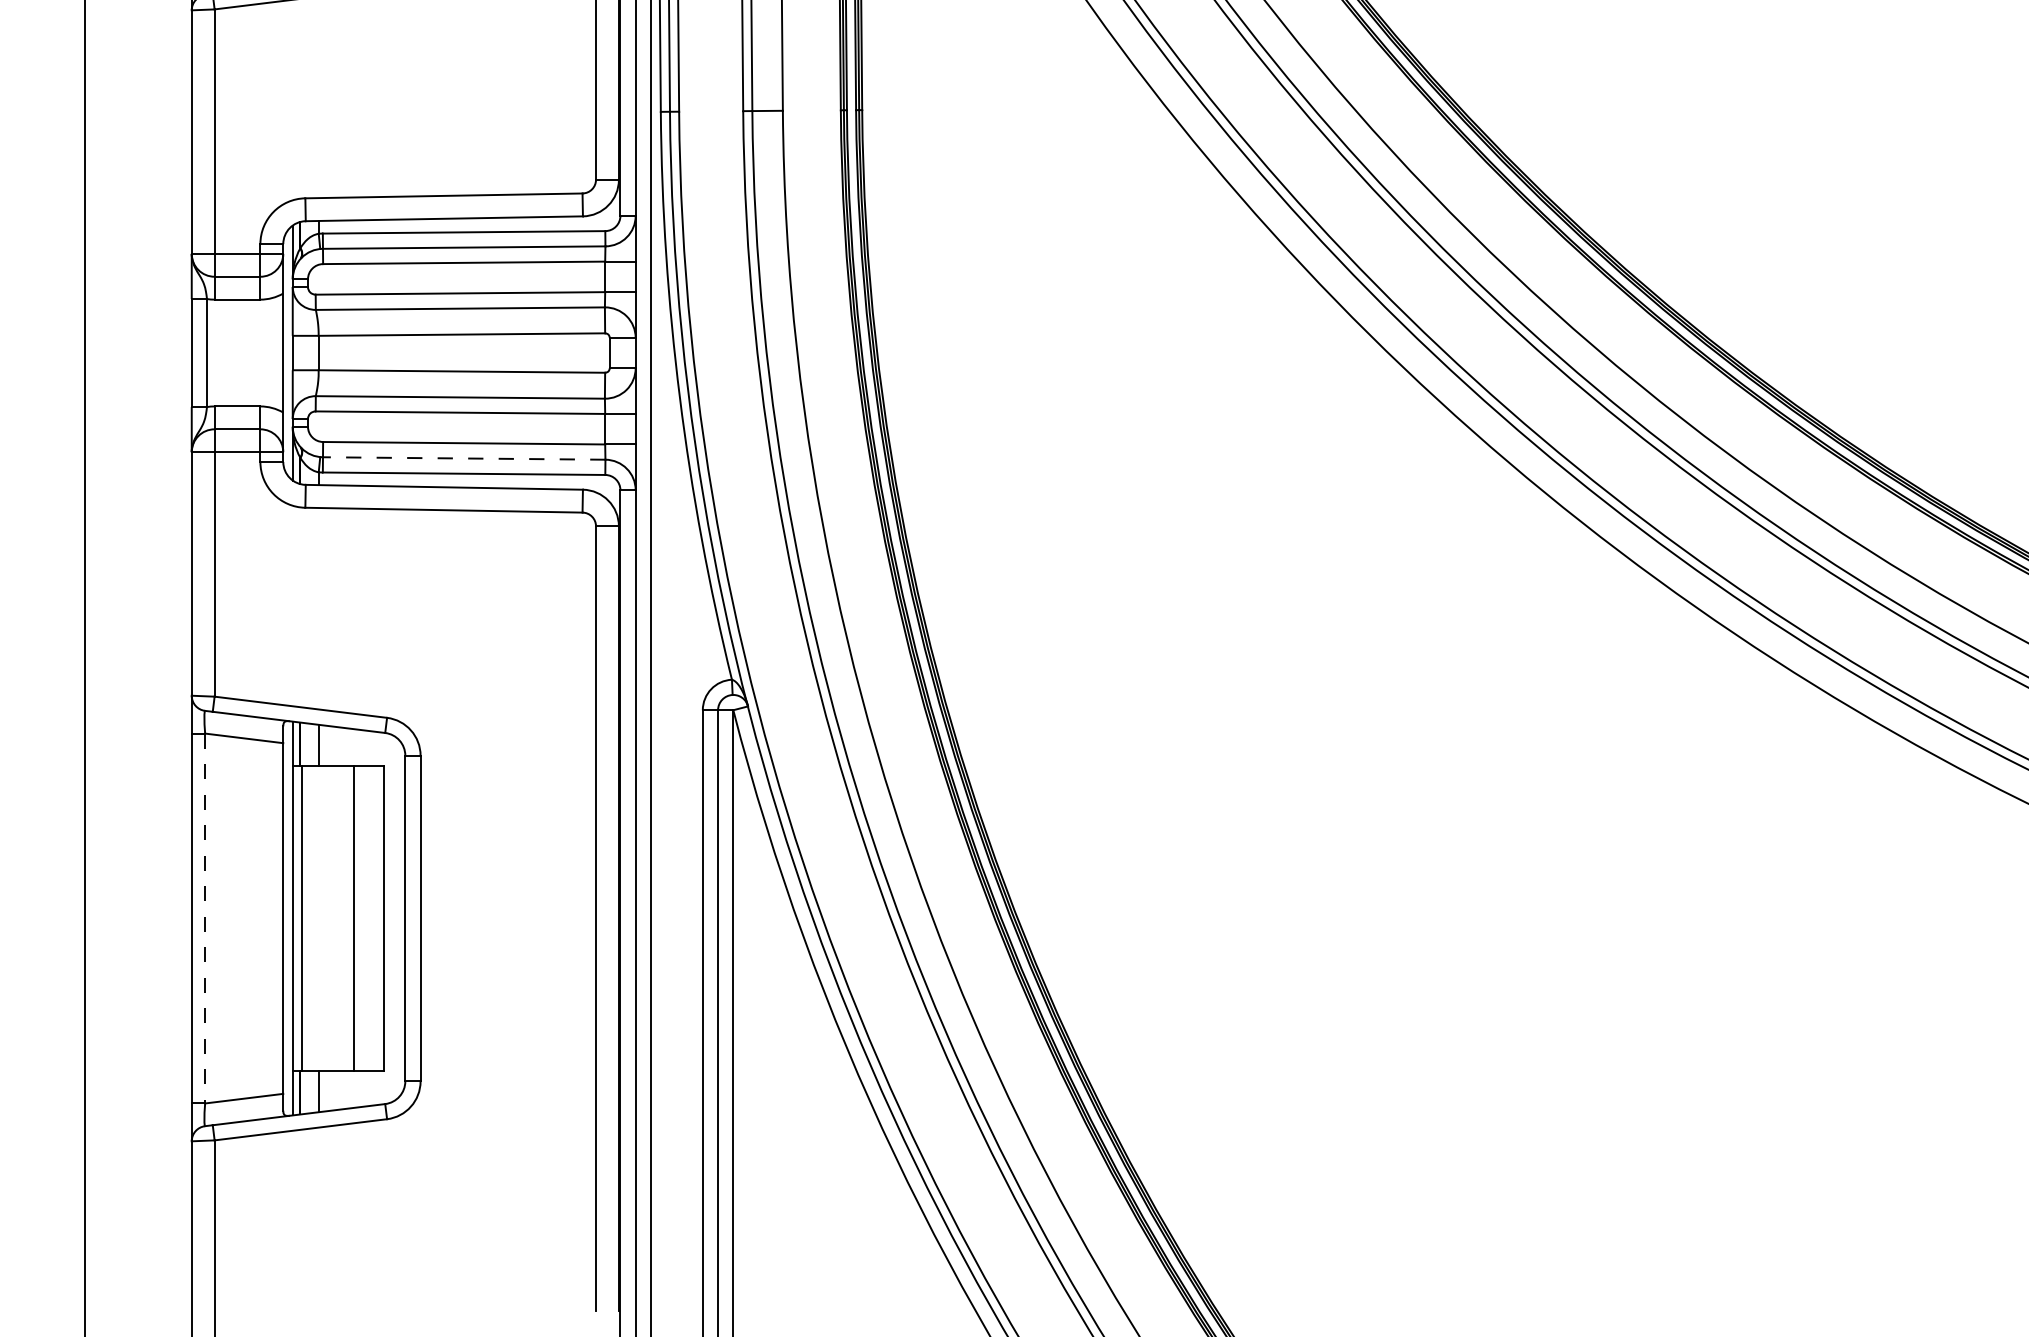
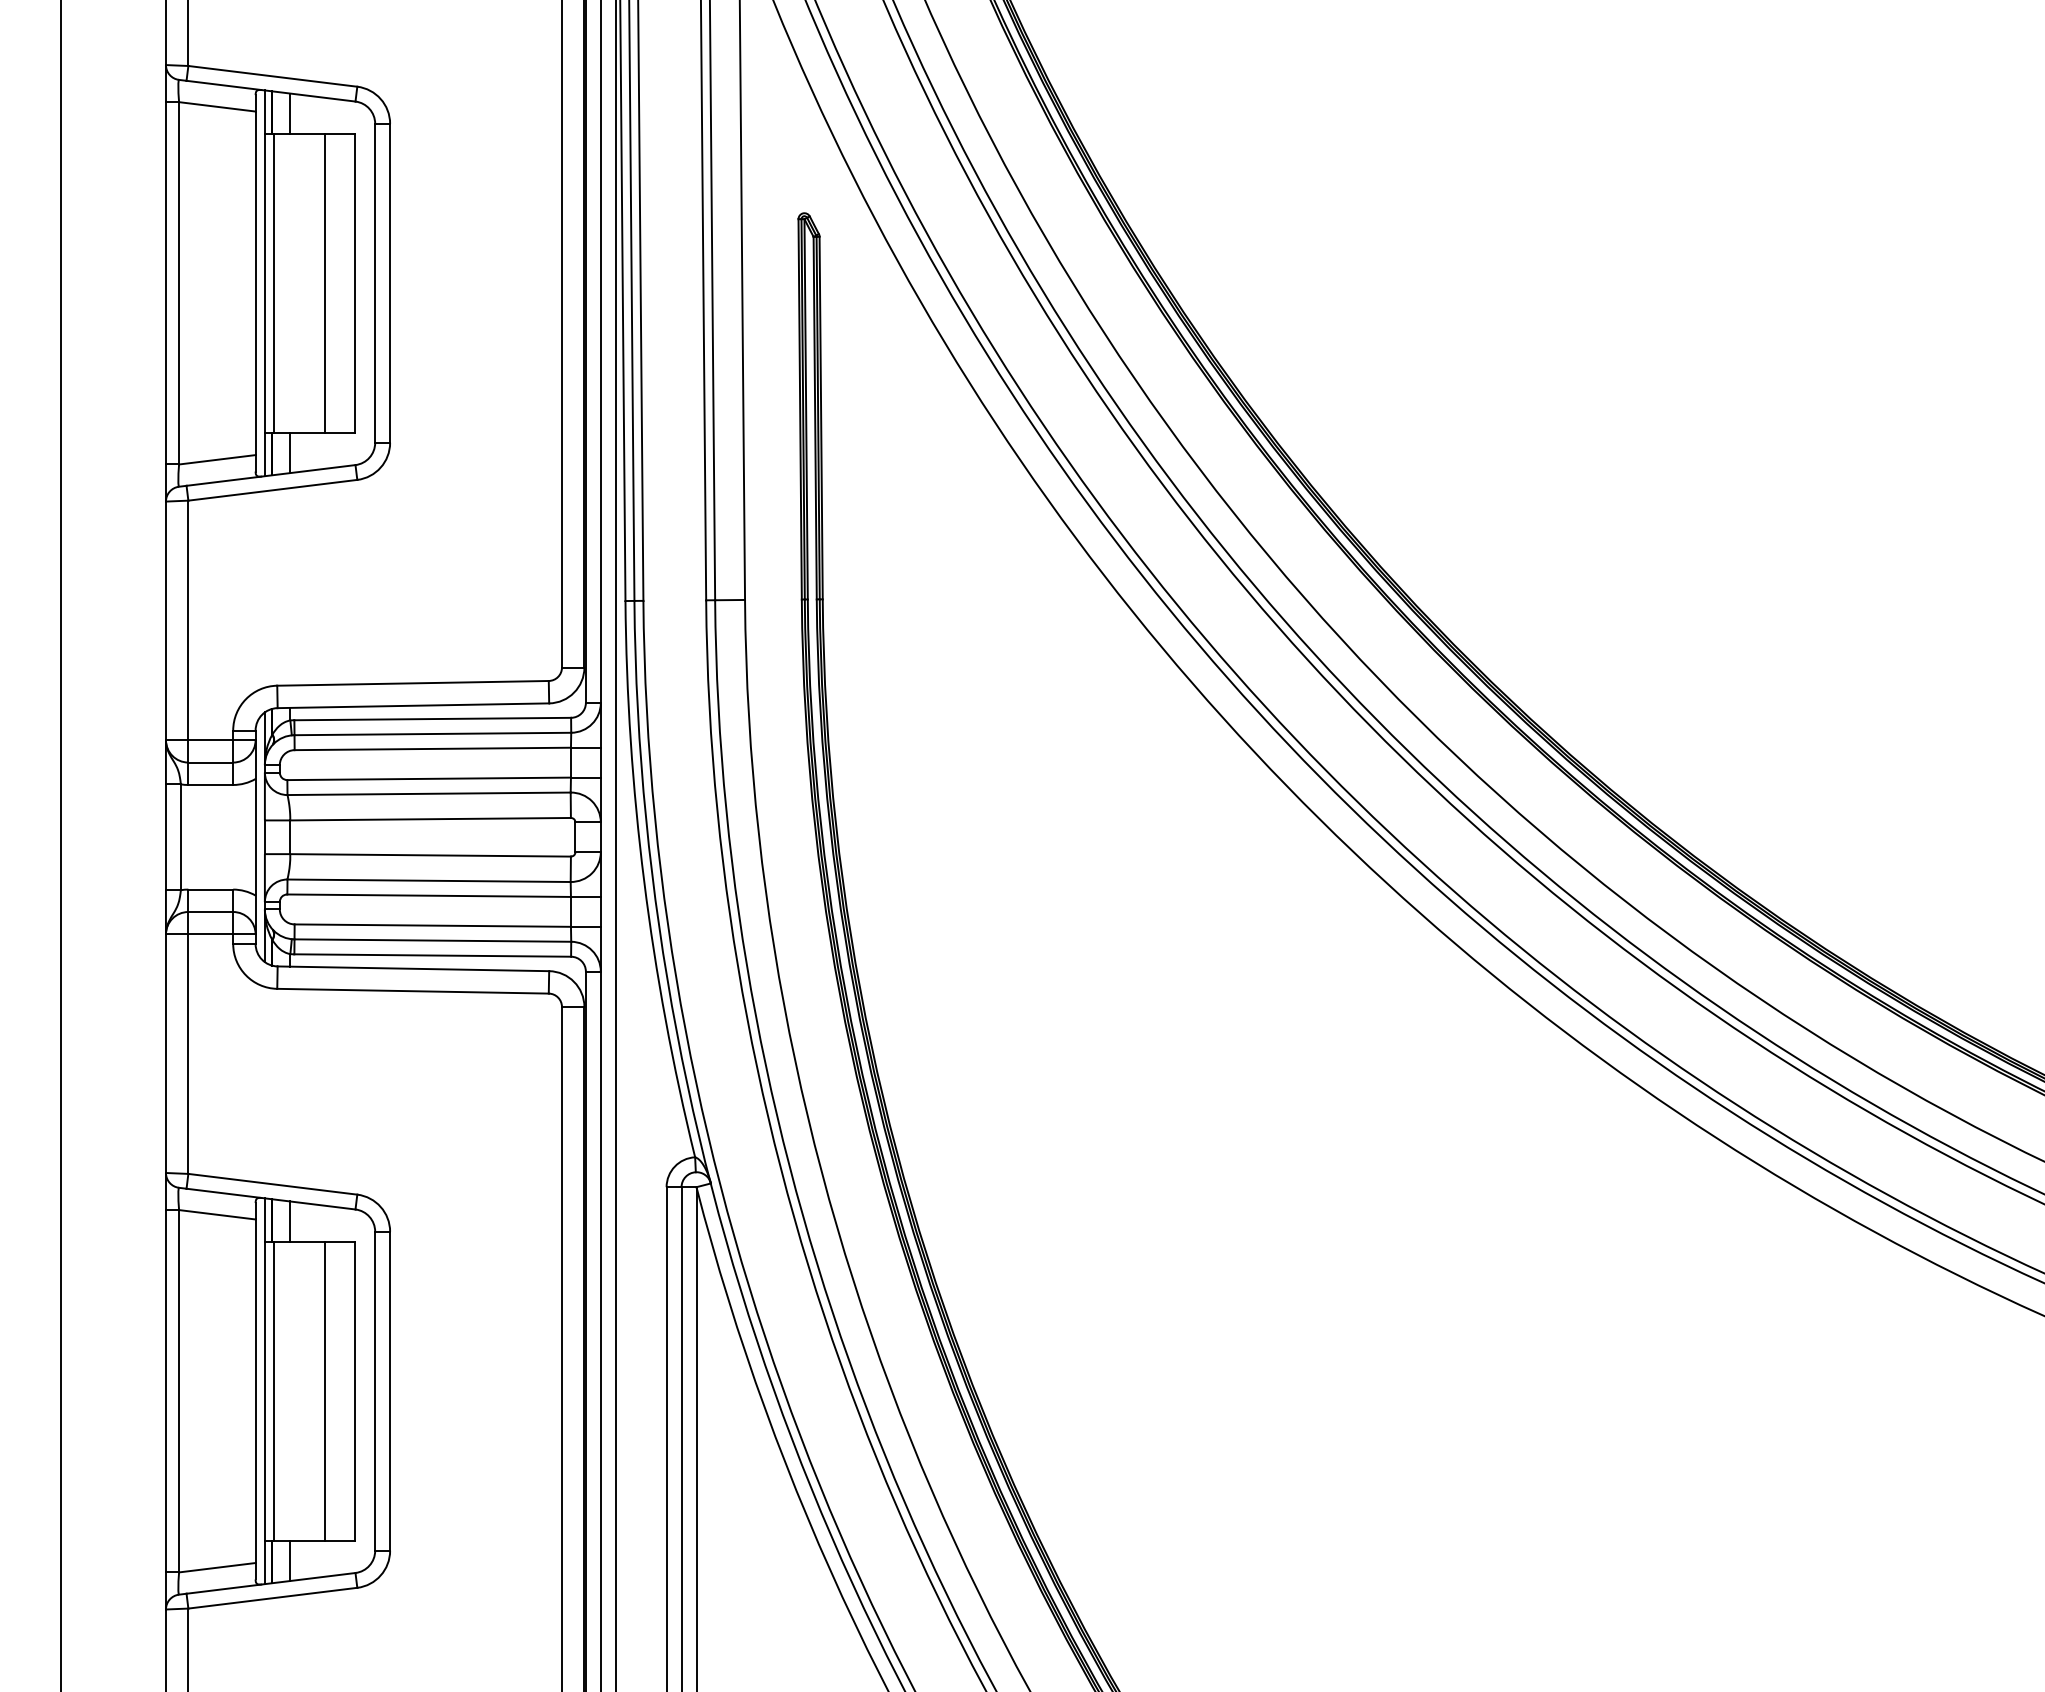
line: (463, 458) -> (432, 940), dashed -> solid
line: (205, 918) -> (179, 1391), dashed -> solid

